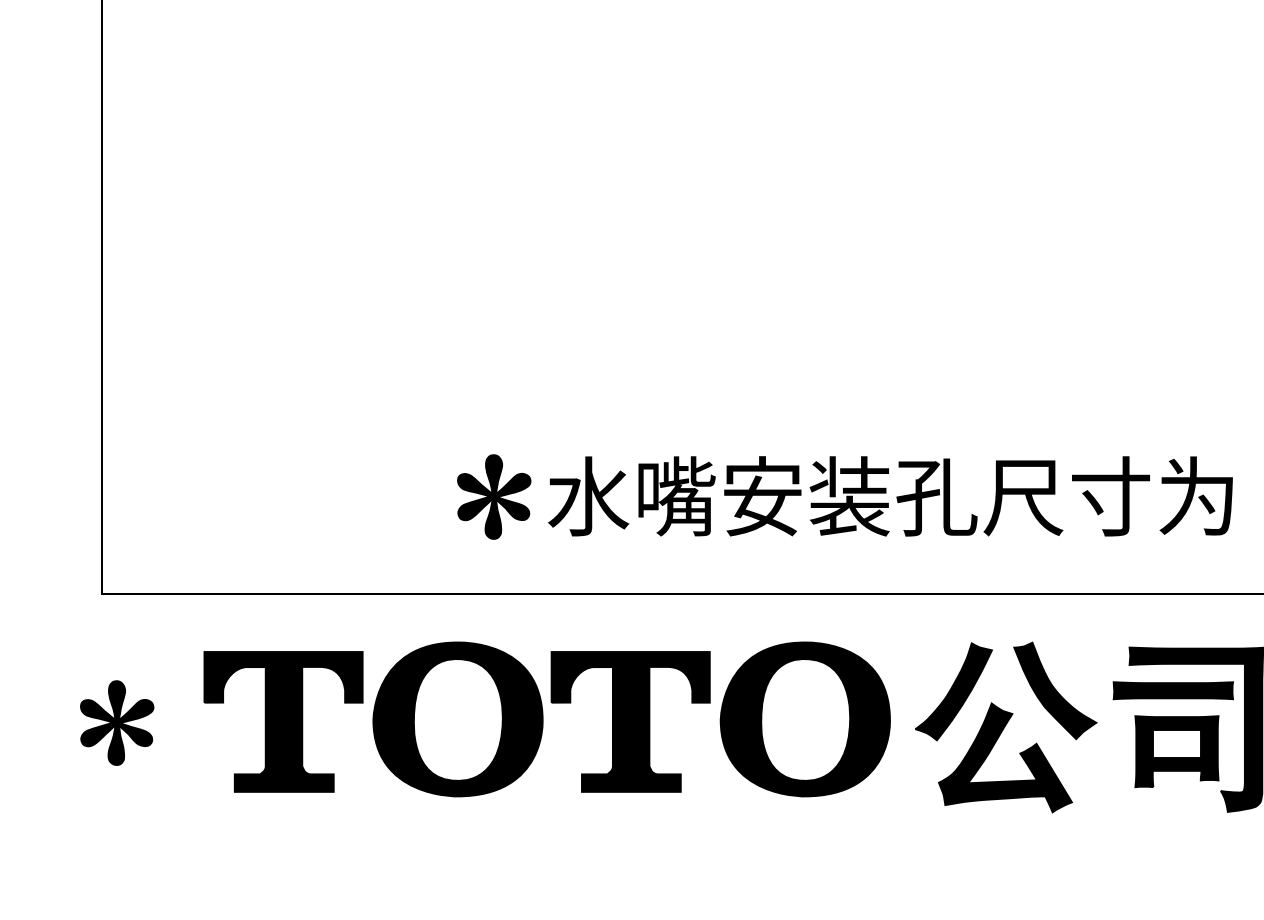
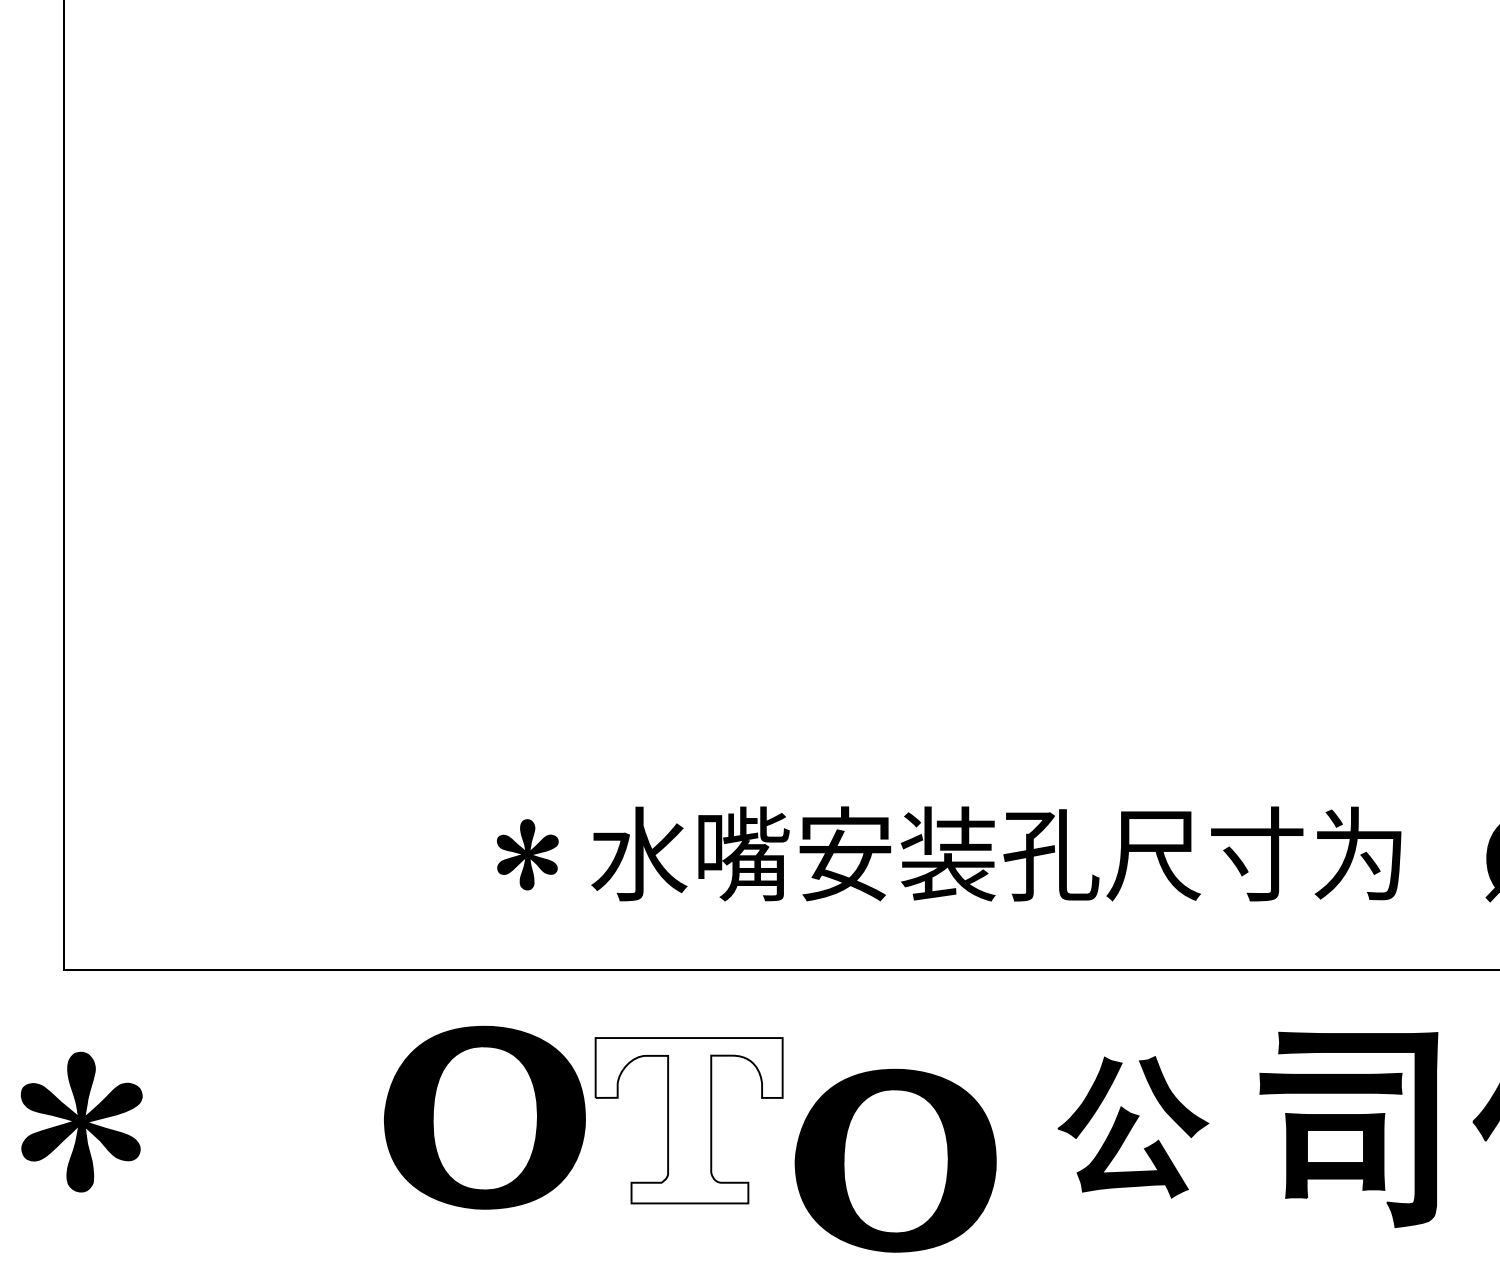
part: (494, 496) -> (527, 854), size x0.7
part: (805, 719) -> (895, 1160), moved
part: (283, 721) -> (278, 1120), removed
fill: (630, 721) -> (688, 1120), removed
part: (116, 722) -> (81, 1121), size x1.4
part: (1006, 727) -> (1133, 1127), size x0.7

